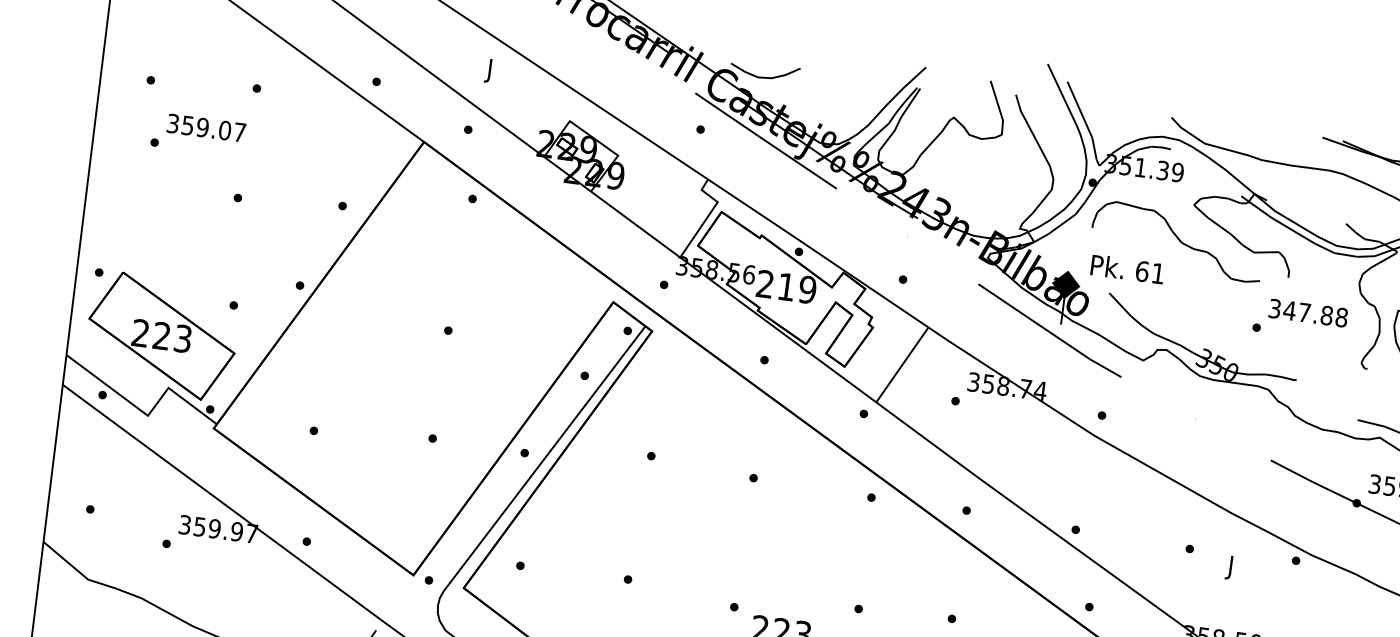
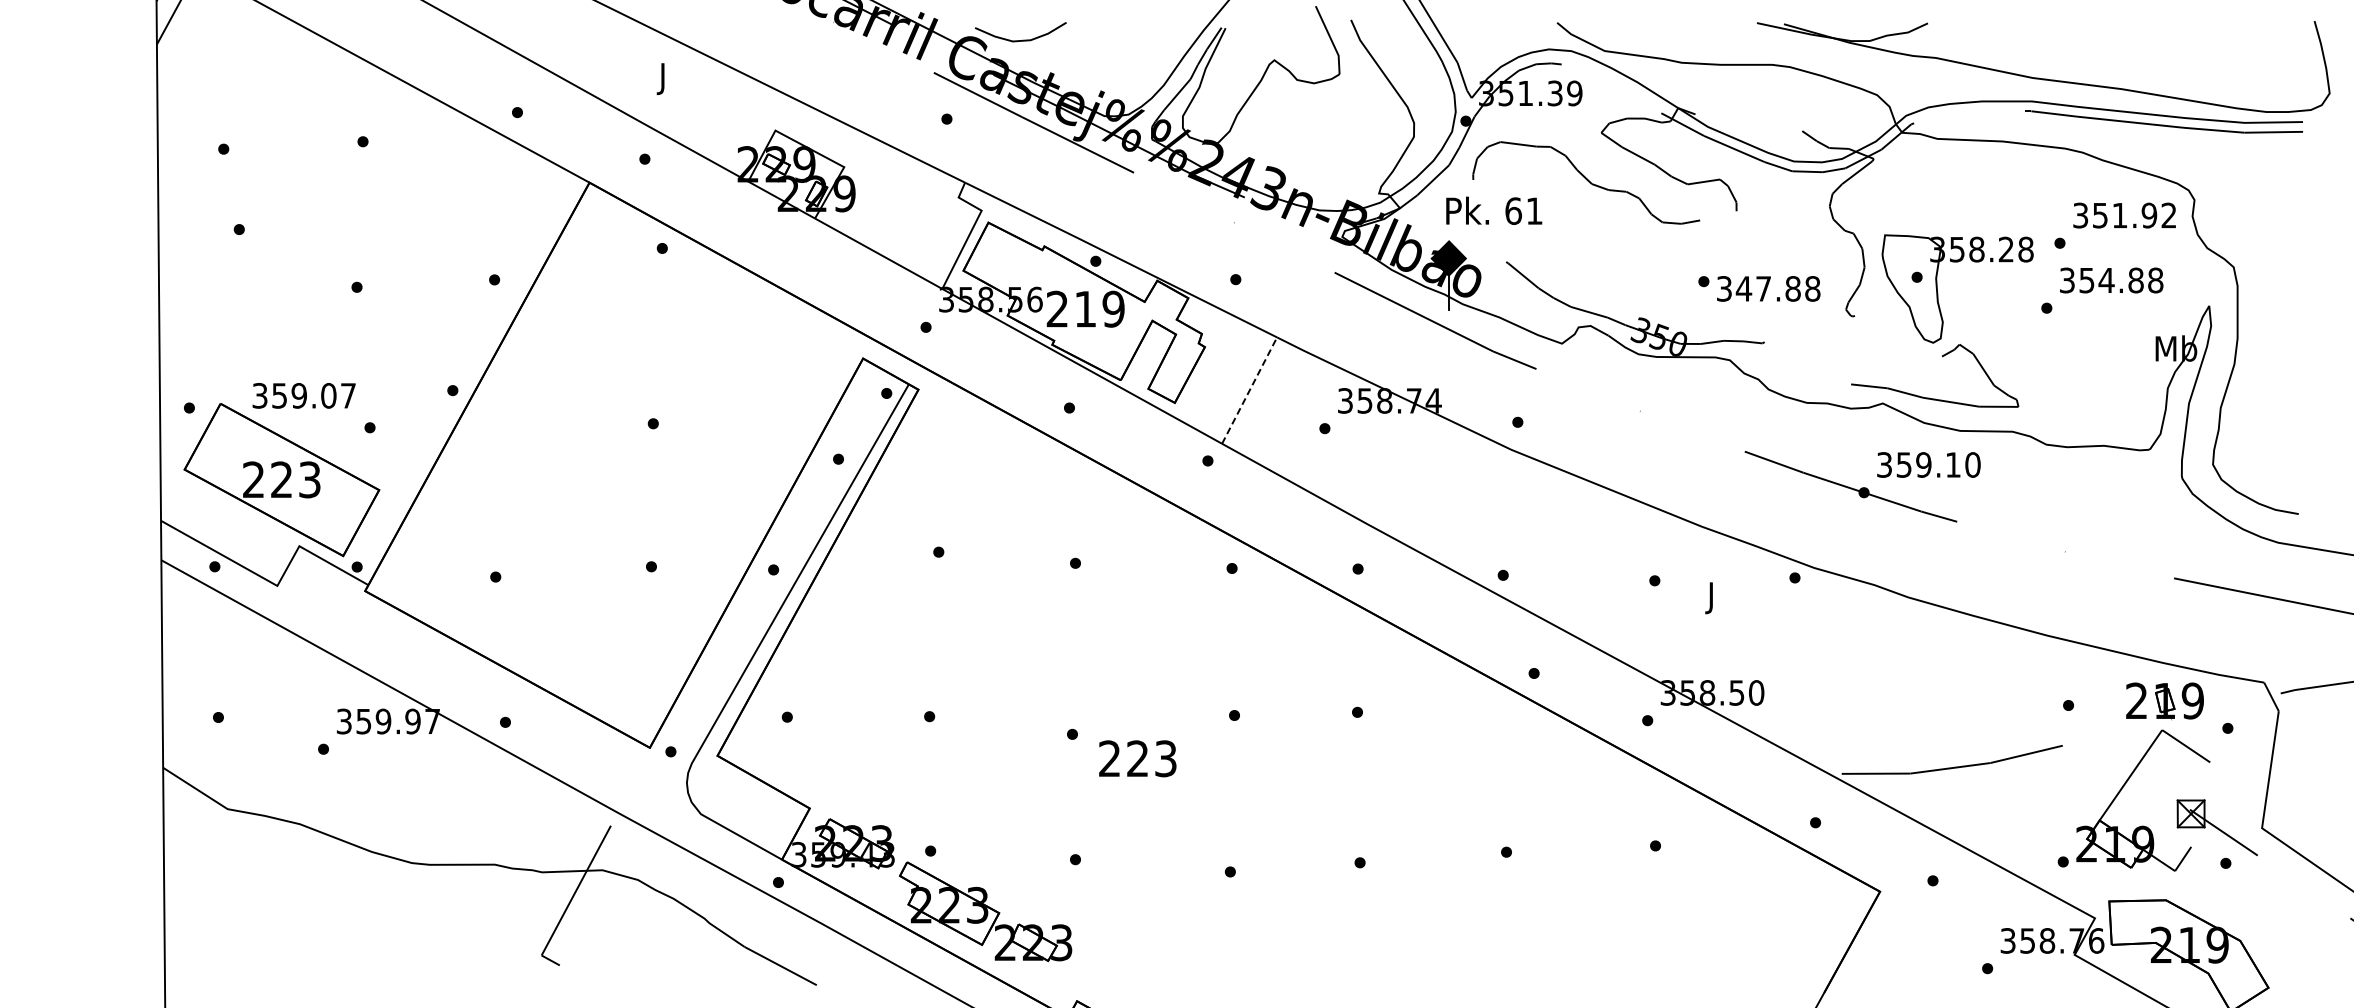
text: (205, 127) -> (303, 395), moved
text: (1127, 269) -> (1494, 210), moved
text: (1308, 312) -> (1768, 288), moved
line: (902, 364) -> (1249, 390), solid -> dashed

